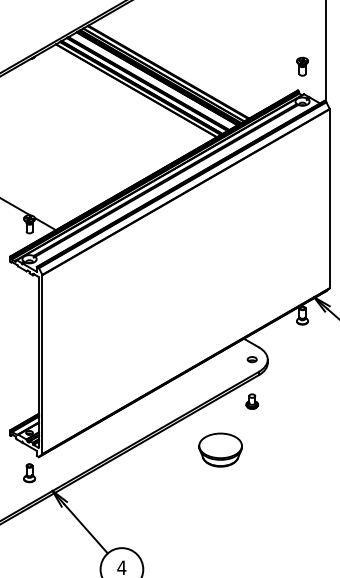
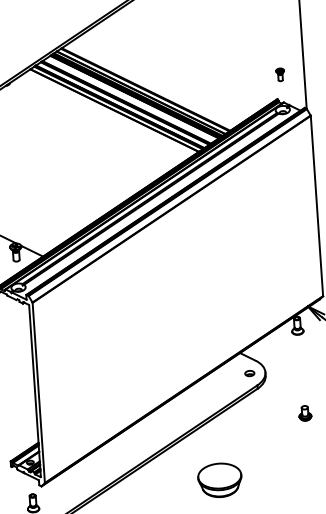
part: (302, 66) -> (280, 74), size x0.7
part: (252, 401) -> (305, 413), moved
part: (220, 449) -> (219, 479), moved

